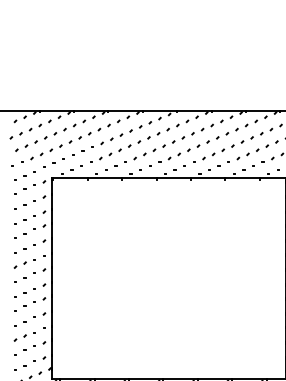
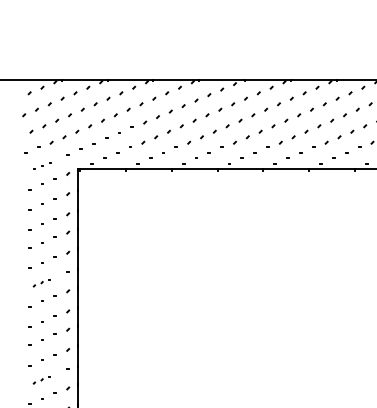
part: (24, 175) -> (41, 165), size x0.6
part: (24, 263) -> (41, 282), size x0.6
part: (24, 336) -> (41, 379), size x0.6

